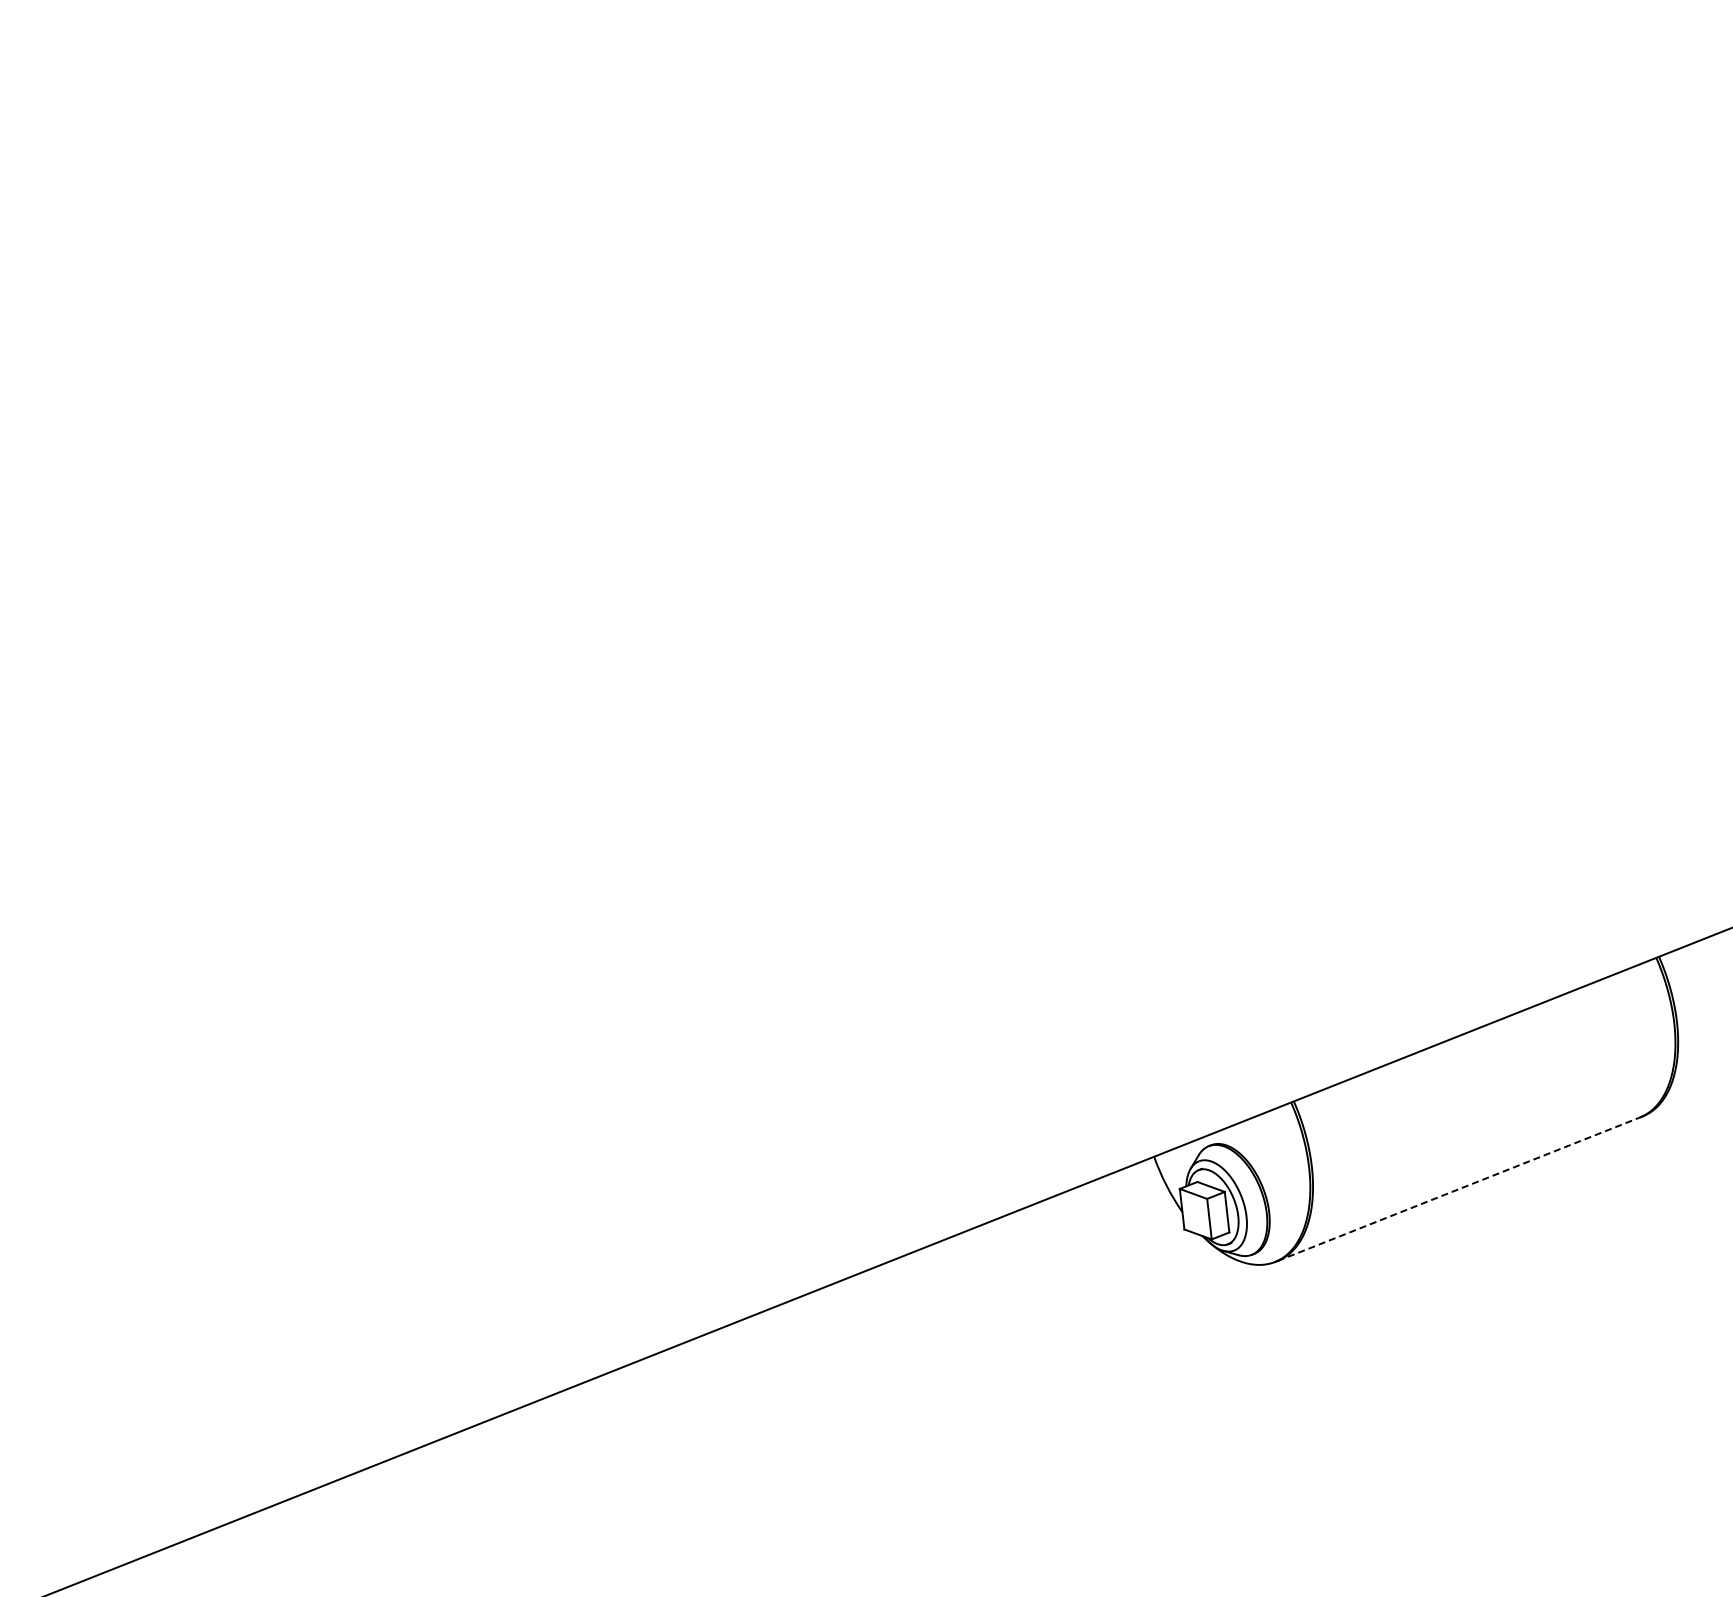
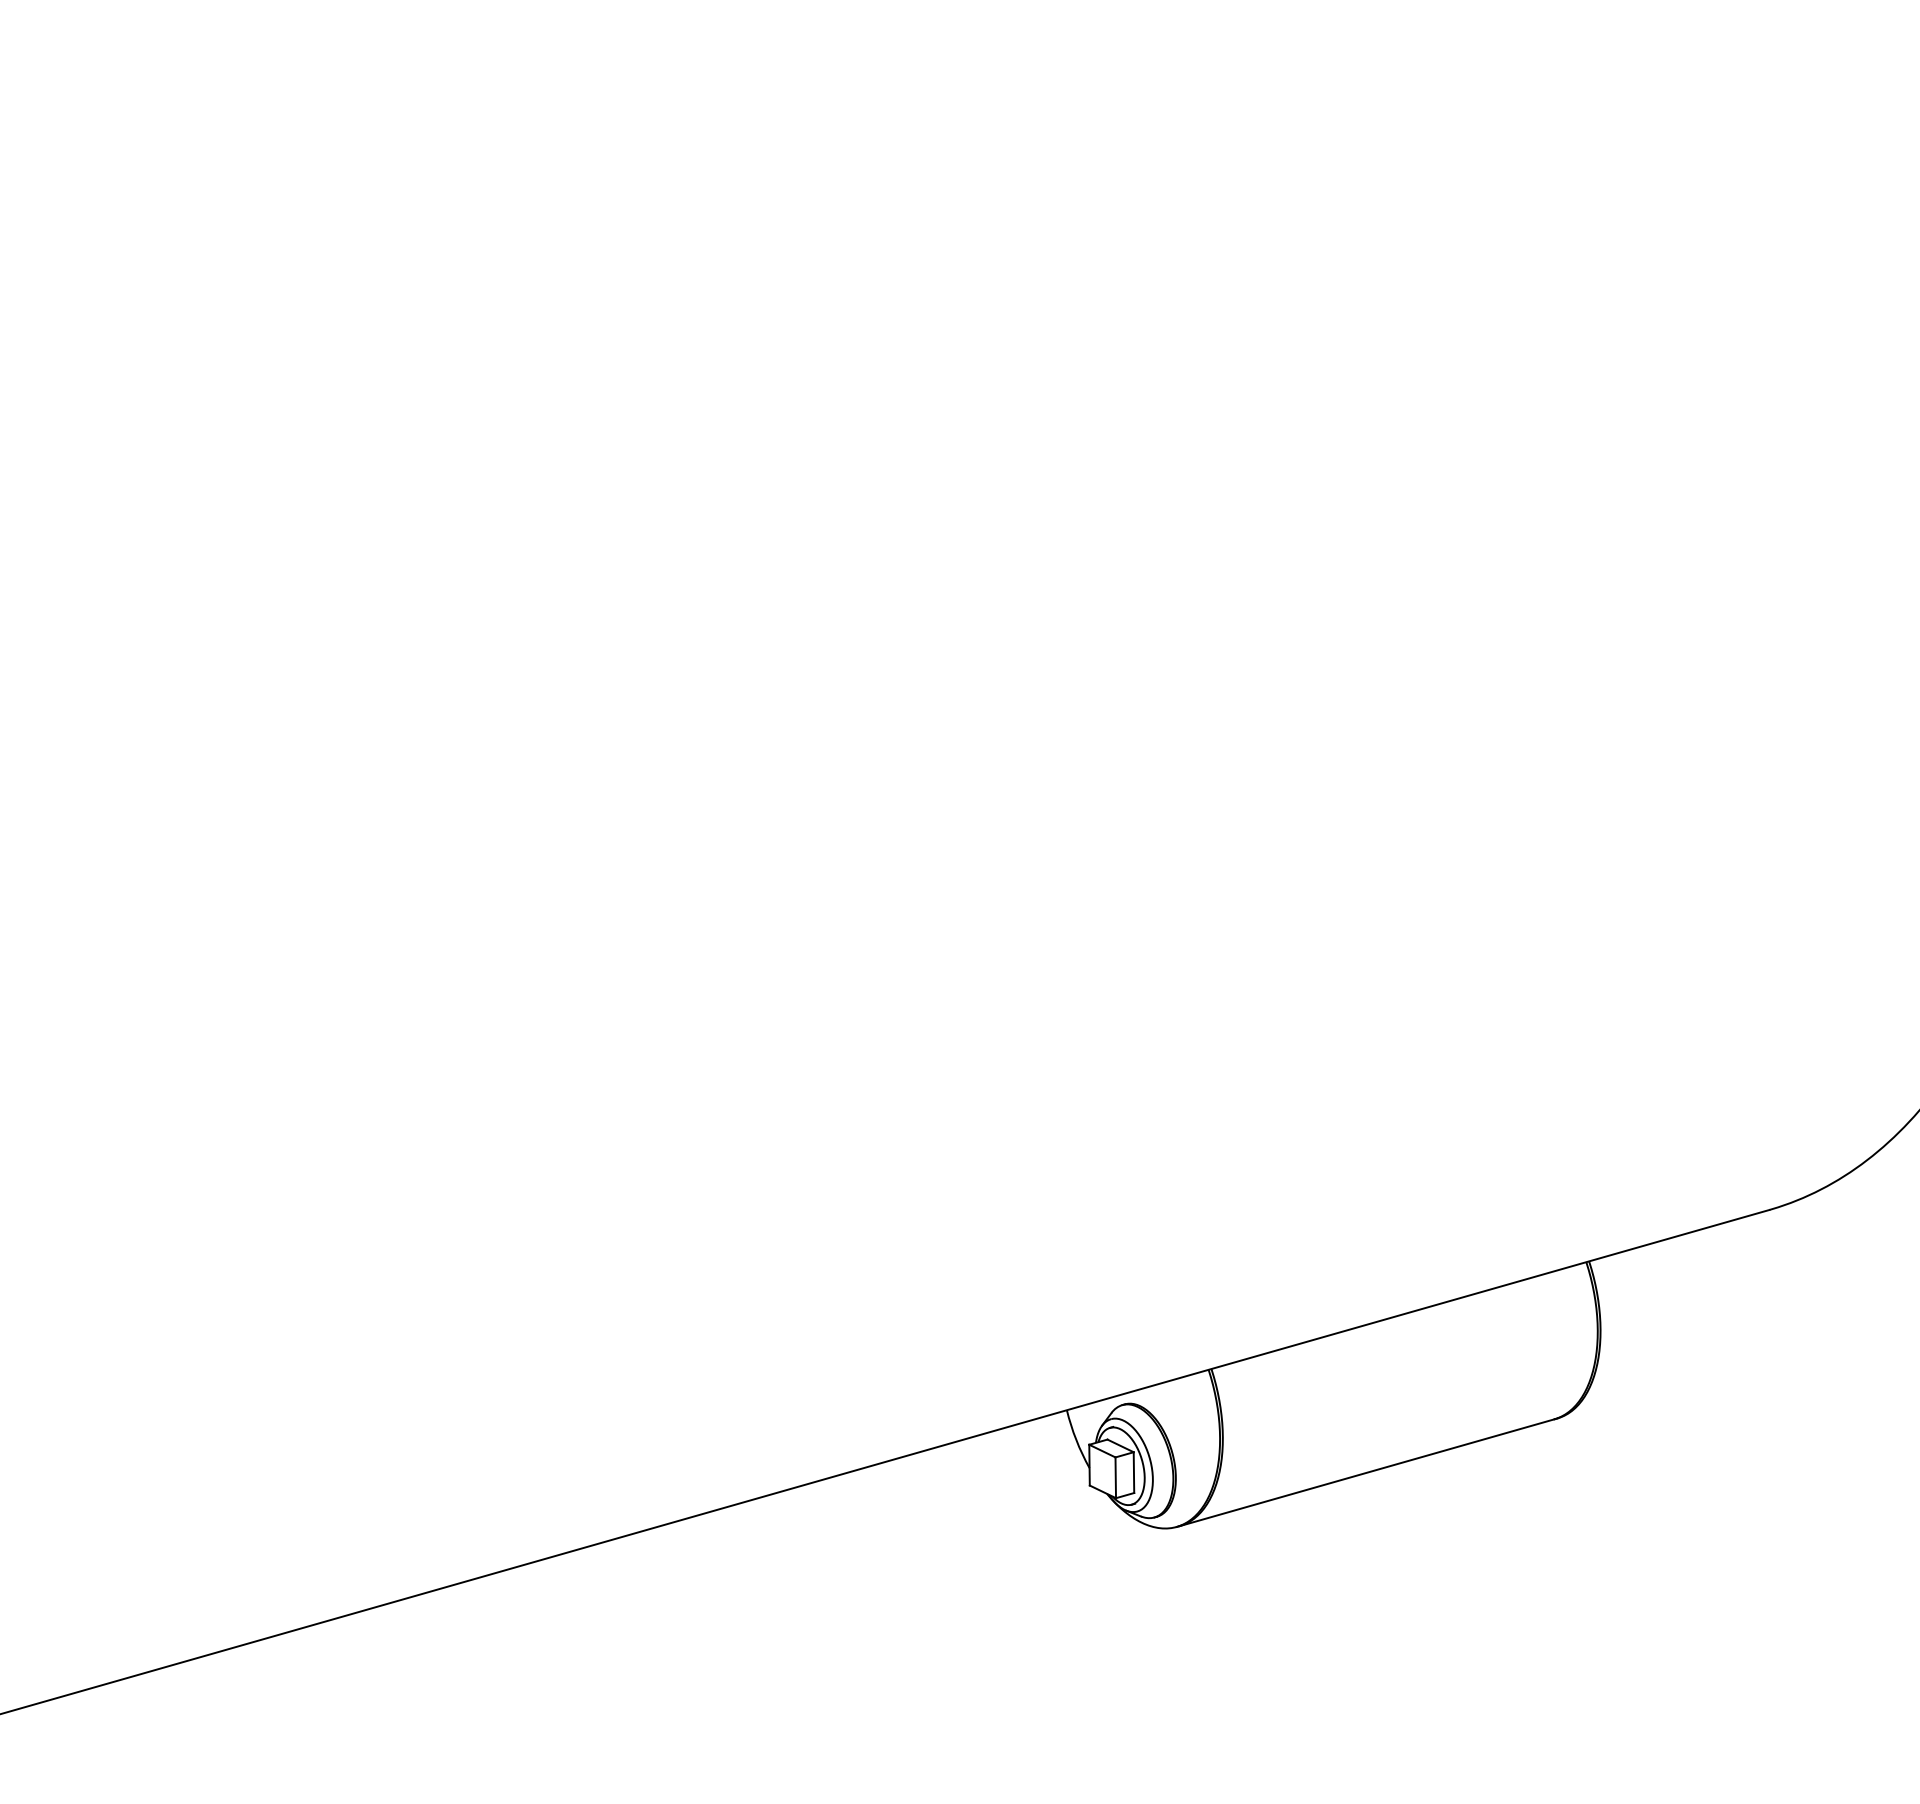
line: (1459, 1188) -> (1367, 1472), dashed -> solid

